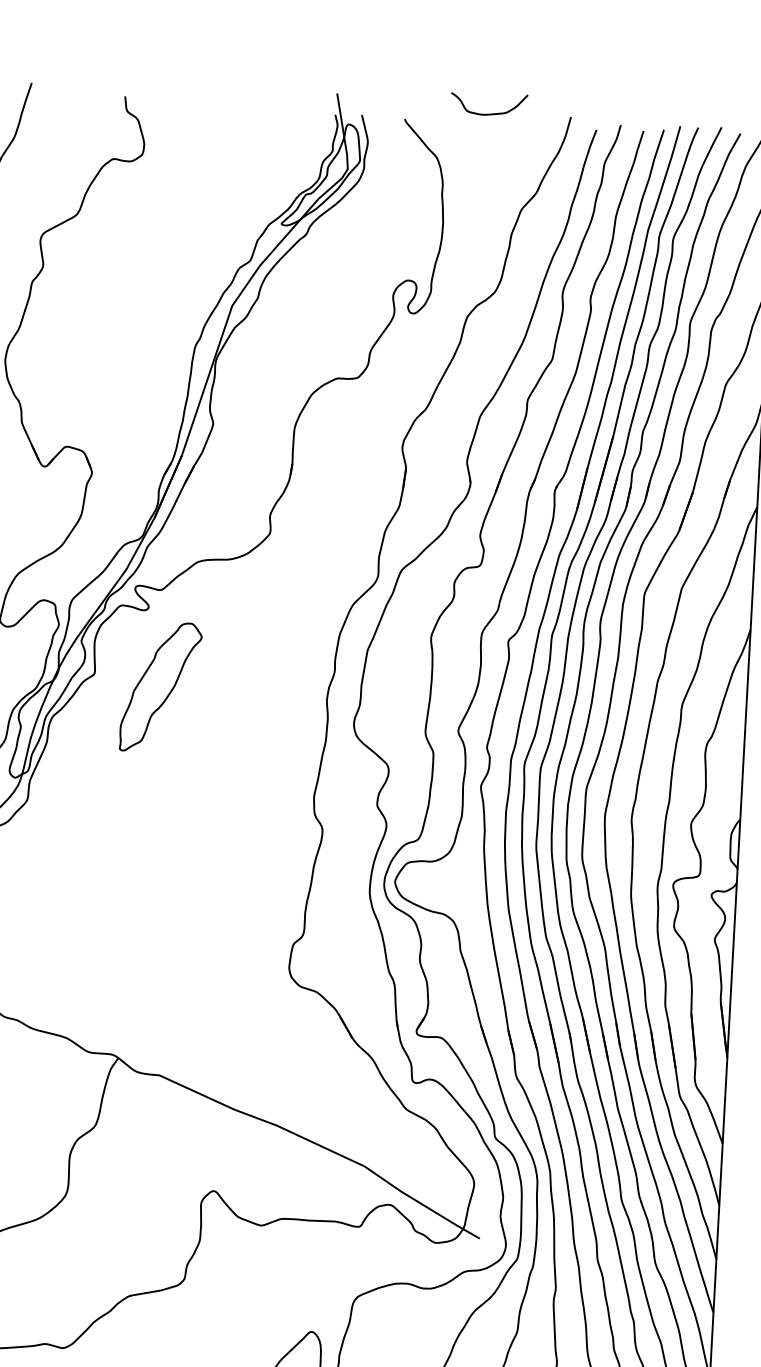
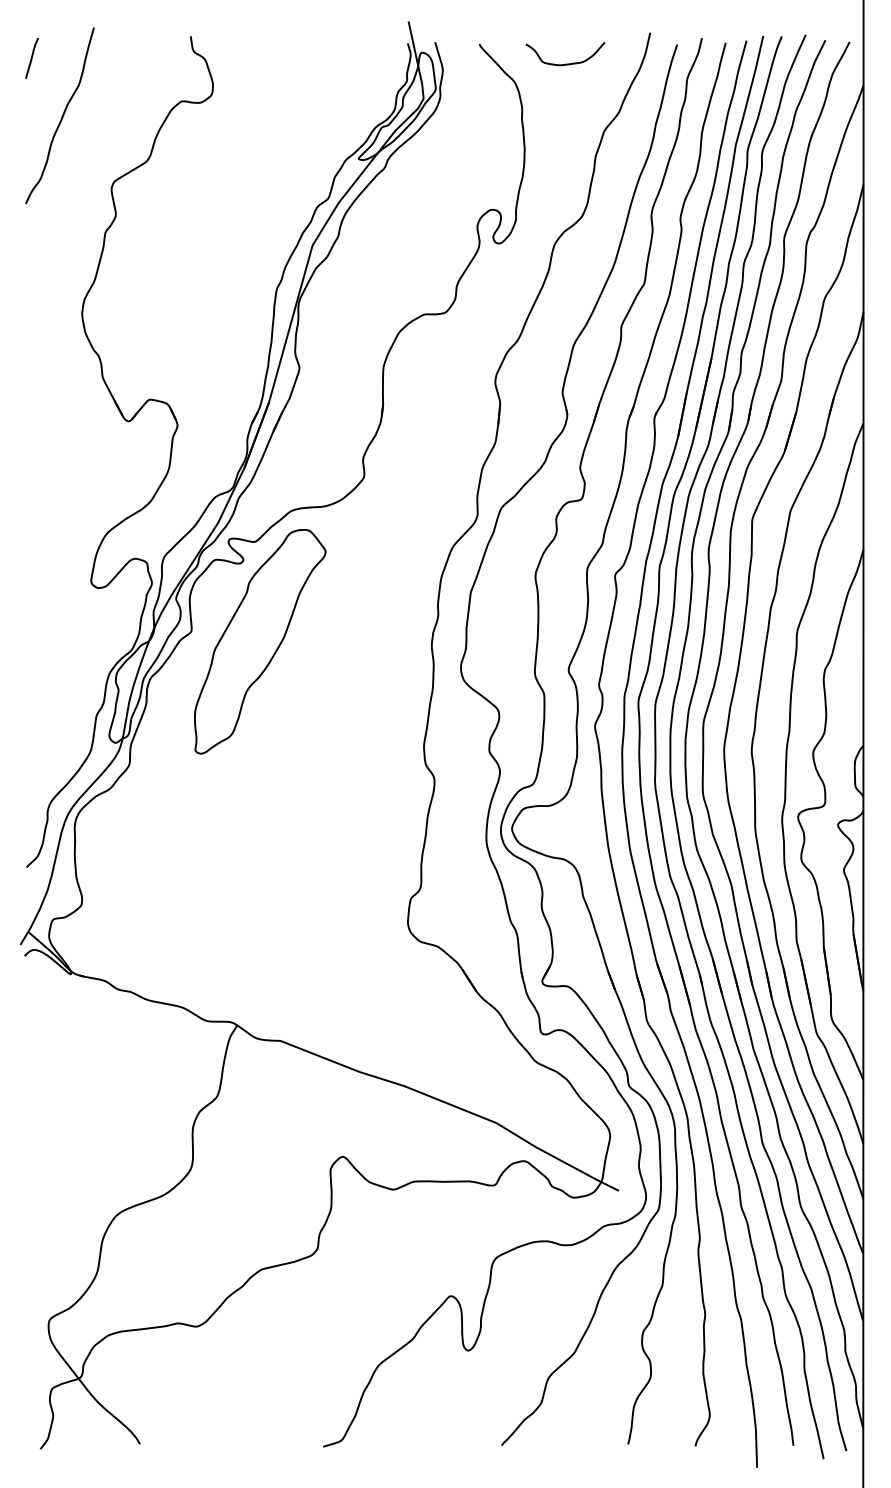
curve: (488, 113) -> (565, 63), moved
part: (161, 687) -> (260, 641), size x1.67

